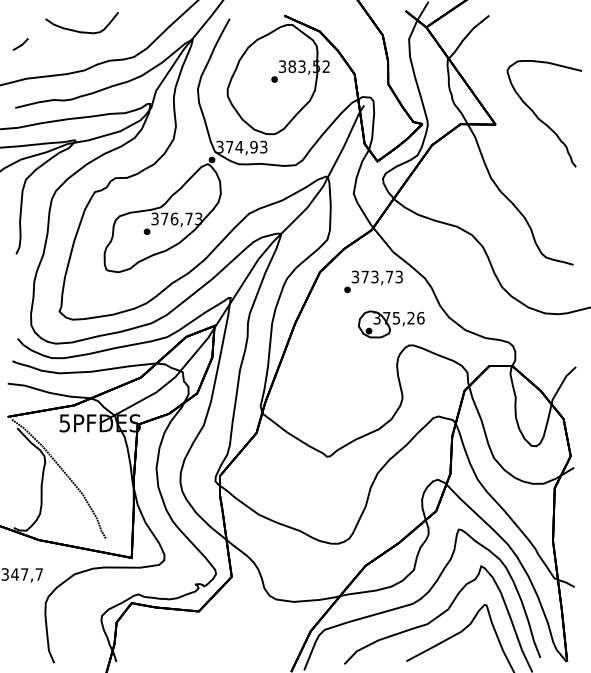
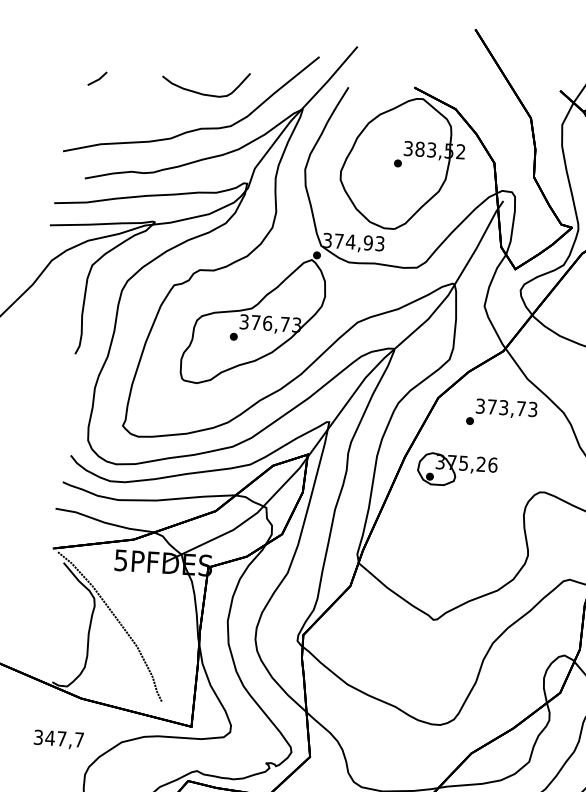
curve: (78, 30) -> (201, 92), moved
line: (20, 44) -> (97, 78), moved
part: (391, 324) -> (457, 470), moved

